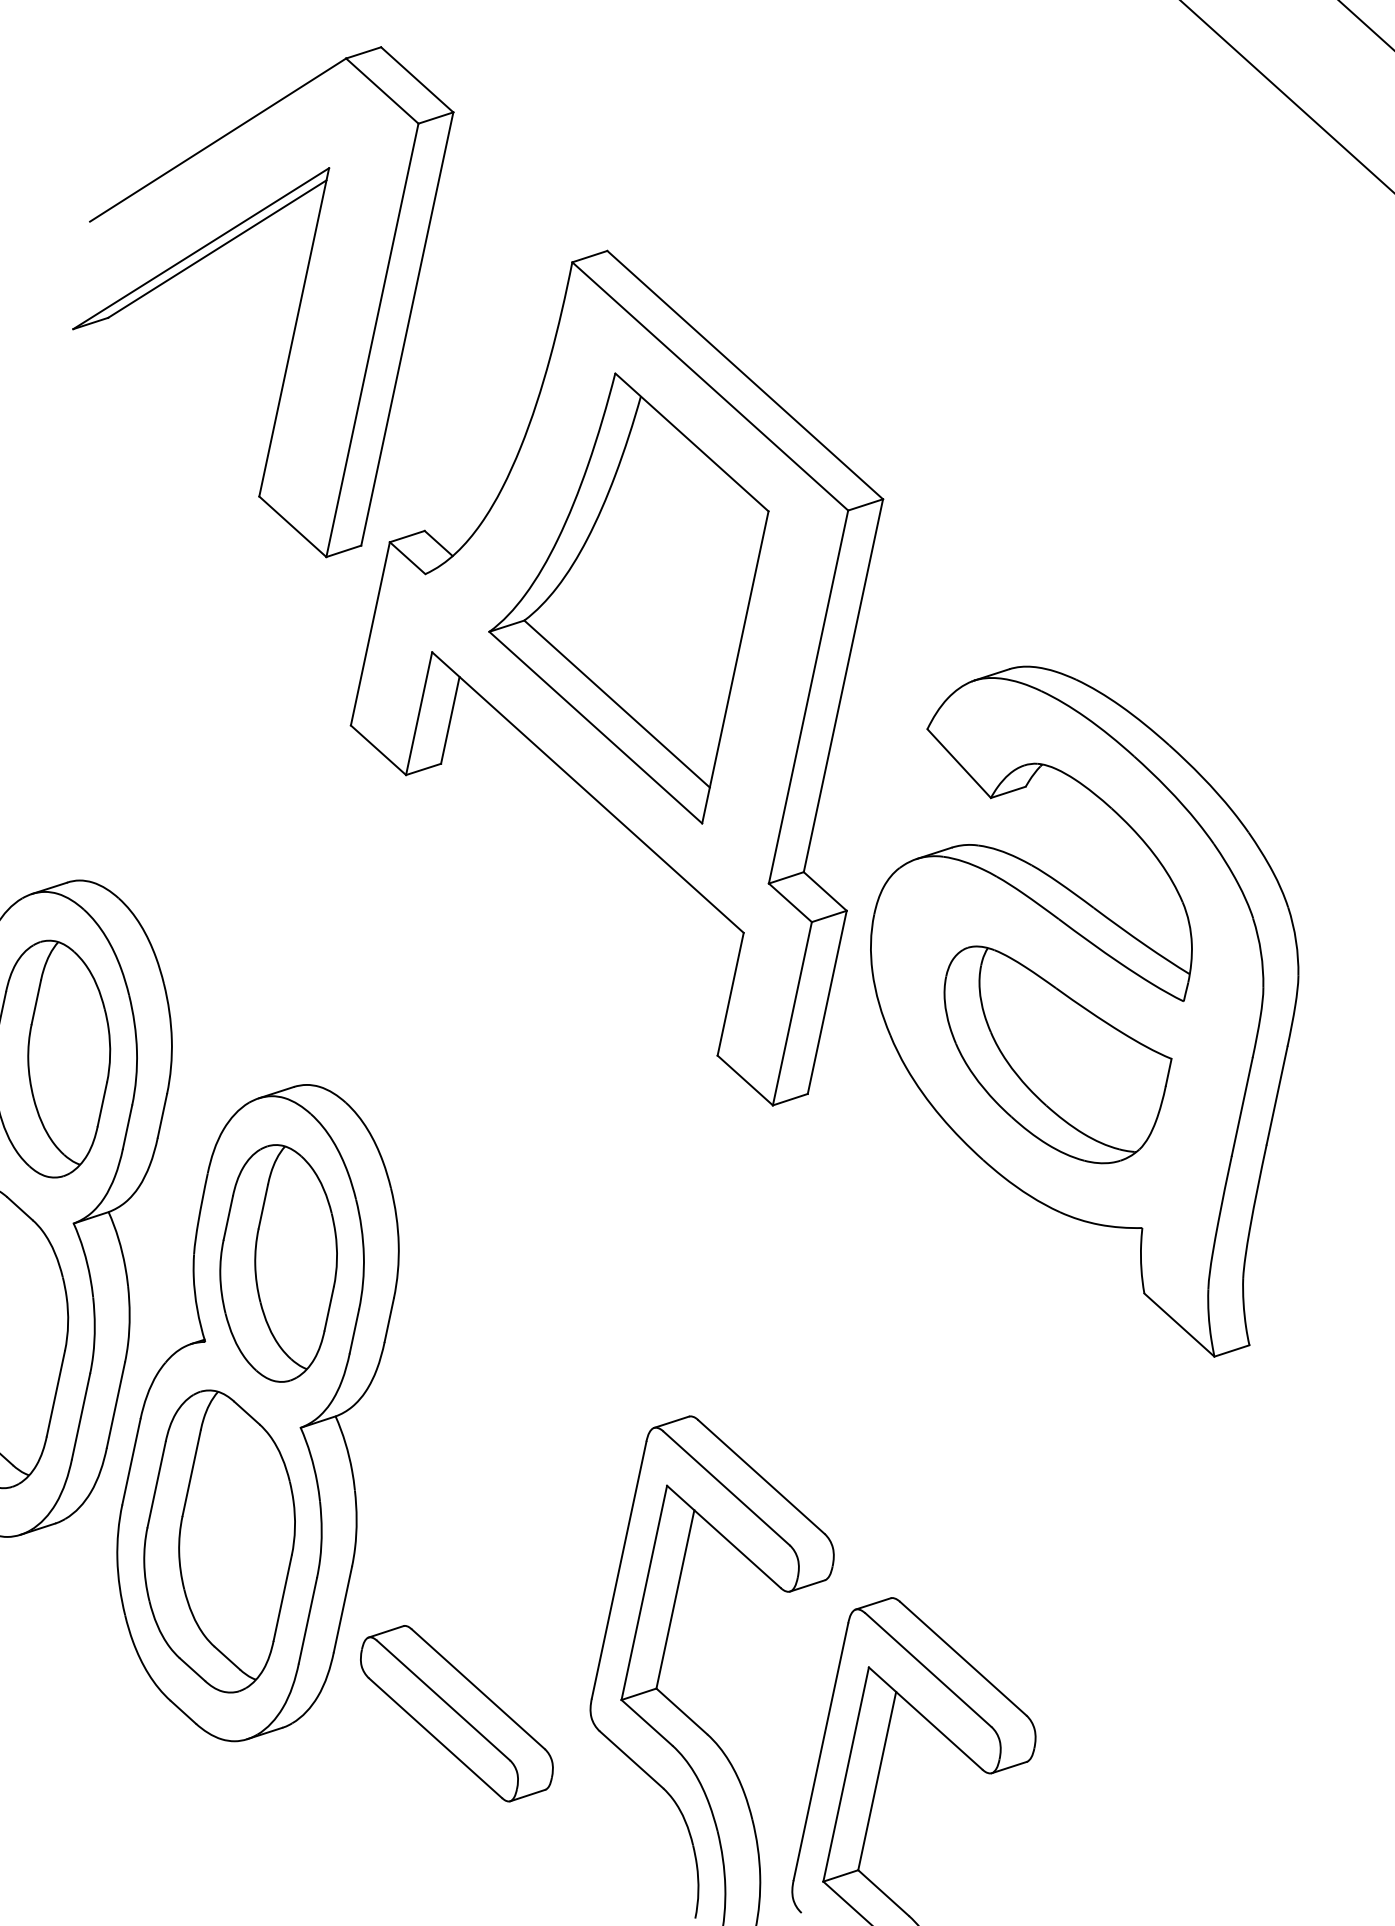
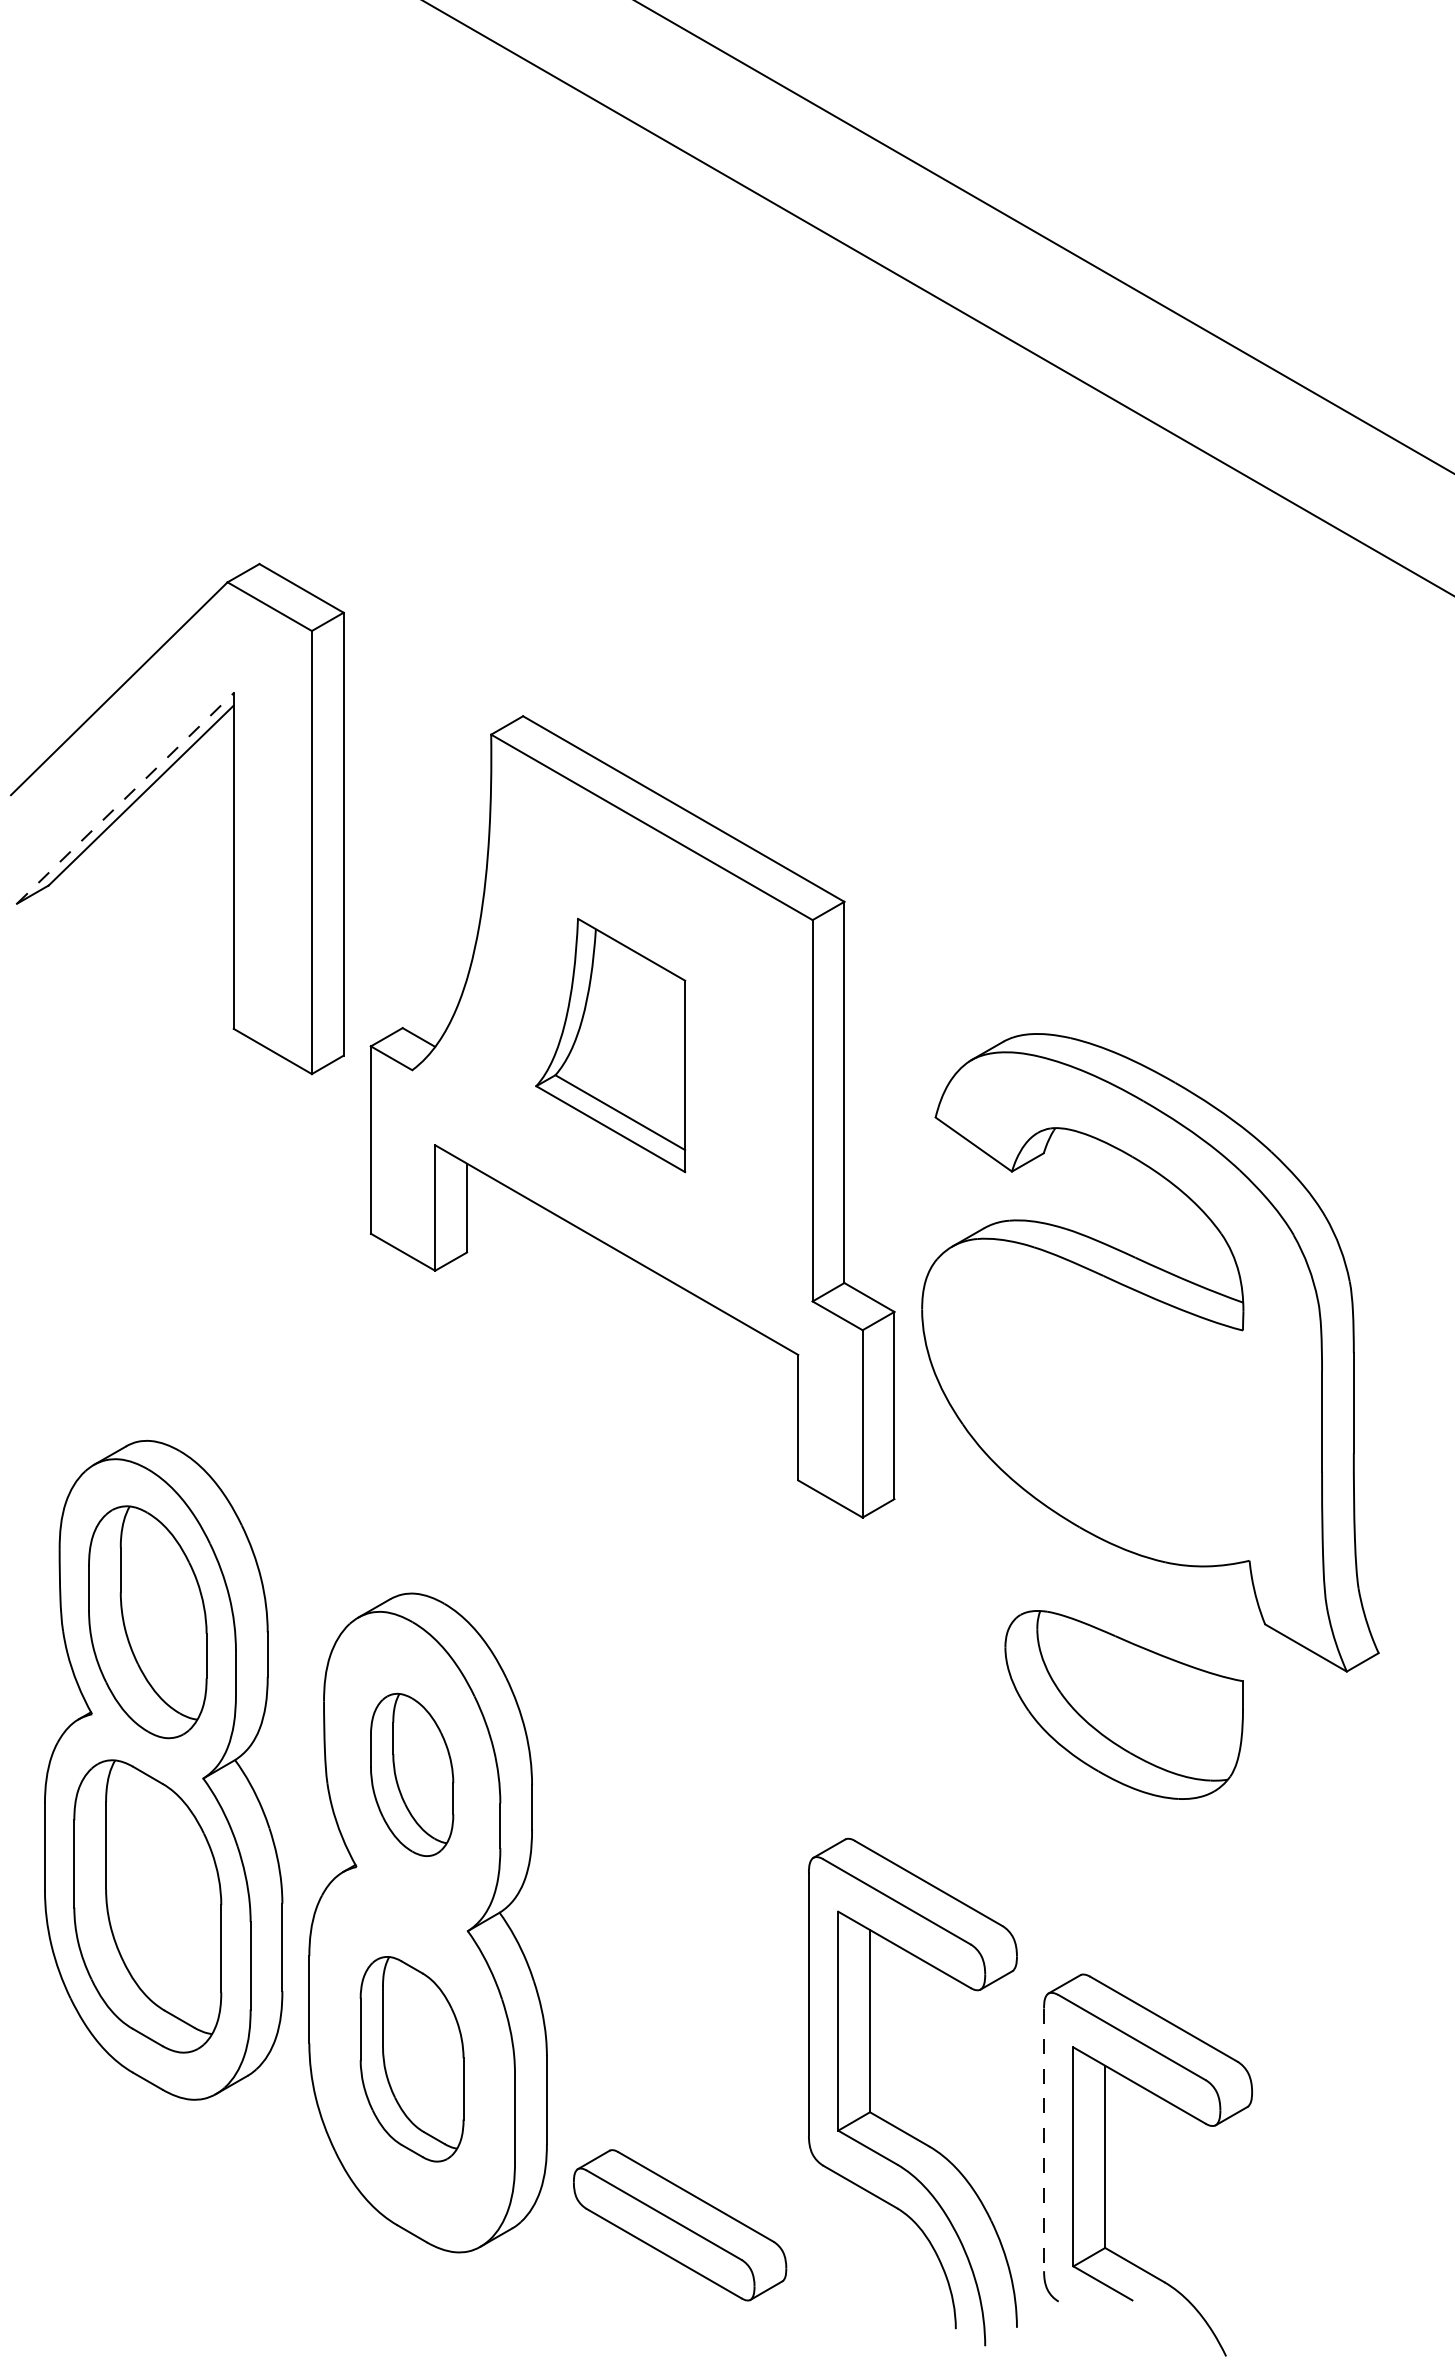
line: (201, 248) -> (125, 798), solid -> dashed
part: (624, 591) -> (610, 1045), size x0.6
part: (1049, 1056) -> (1123, 1704), moved
part: (278, 1262) -> (411, 1774), size x0.7
part: (218, 1541) -> (411, 2059), size x0.7
part: (457, 1713) -> (680, 2225), moved
line: (821, 1752) -> (1044, 2140), solid -> dashed

